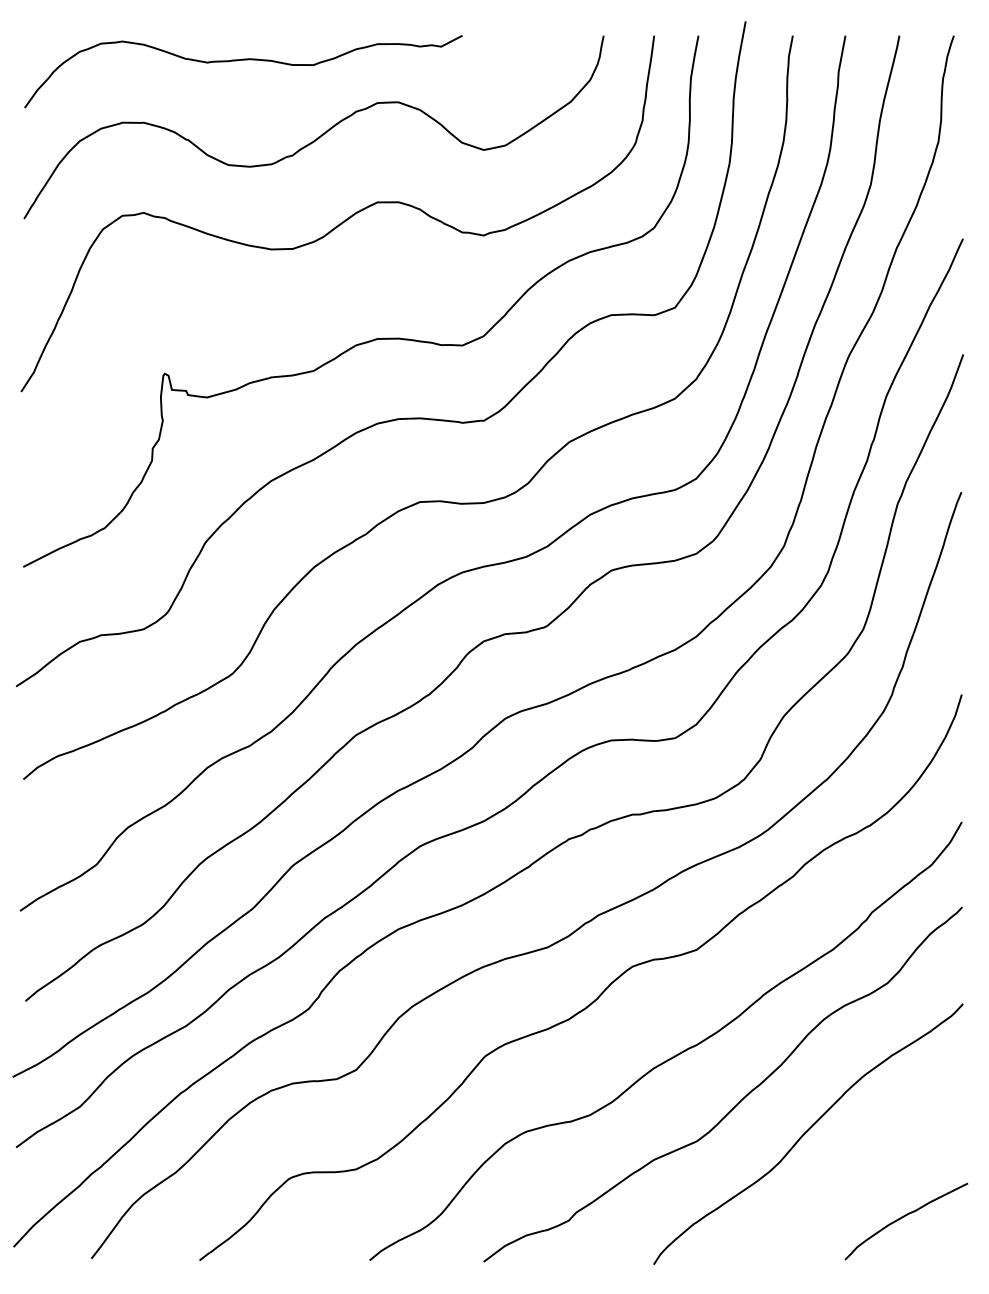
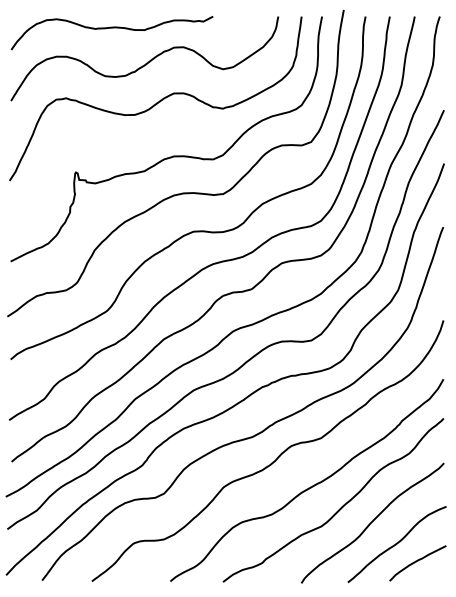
curve: (859, 1180) -> (396, 544), added

